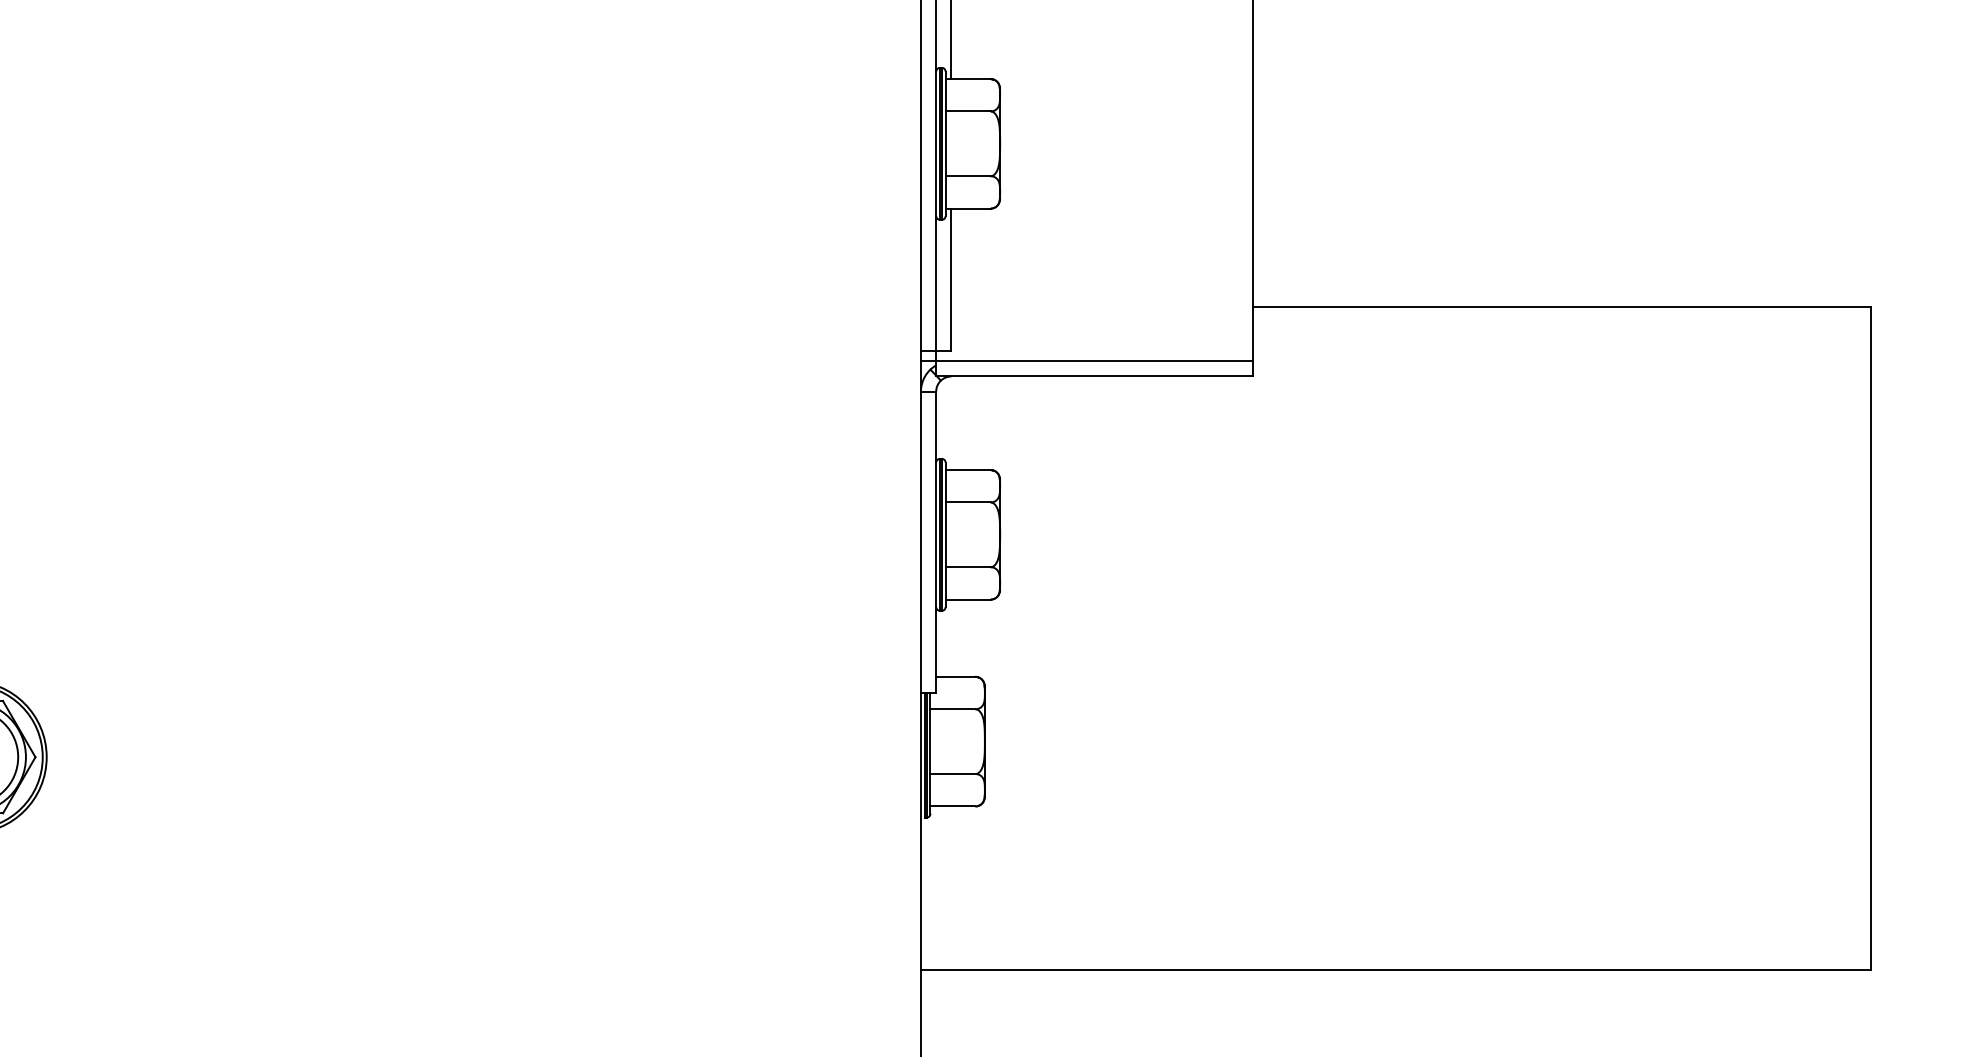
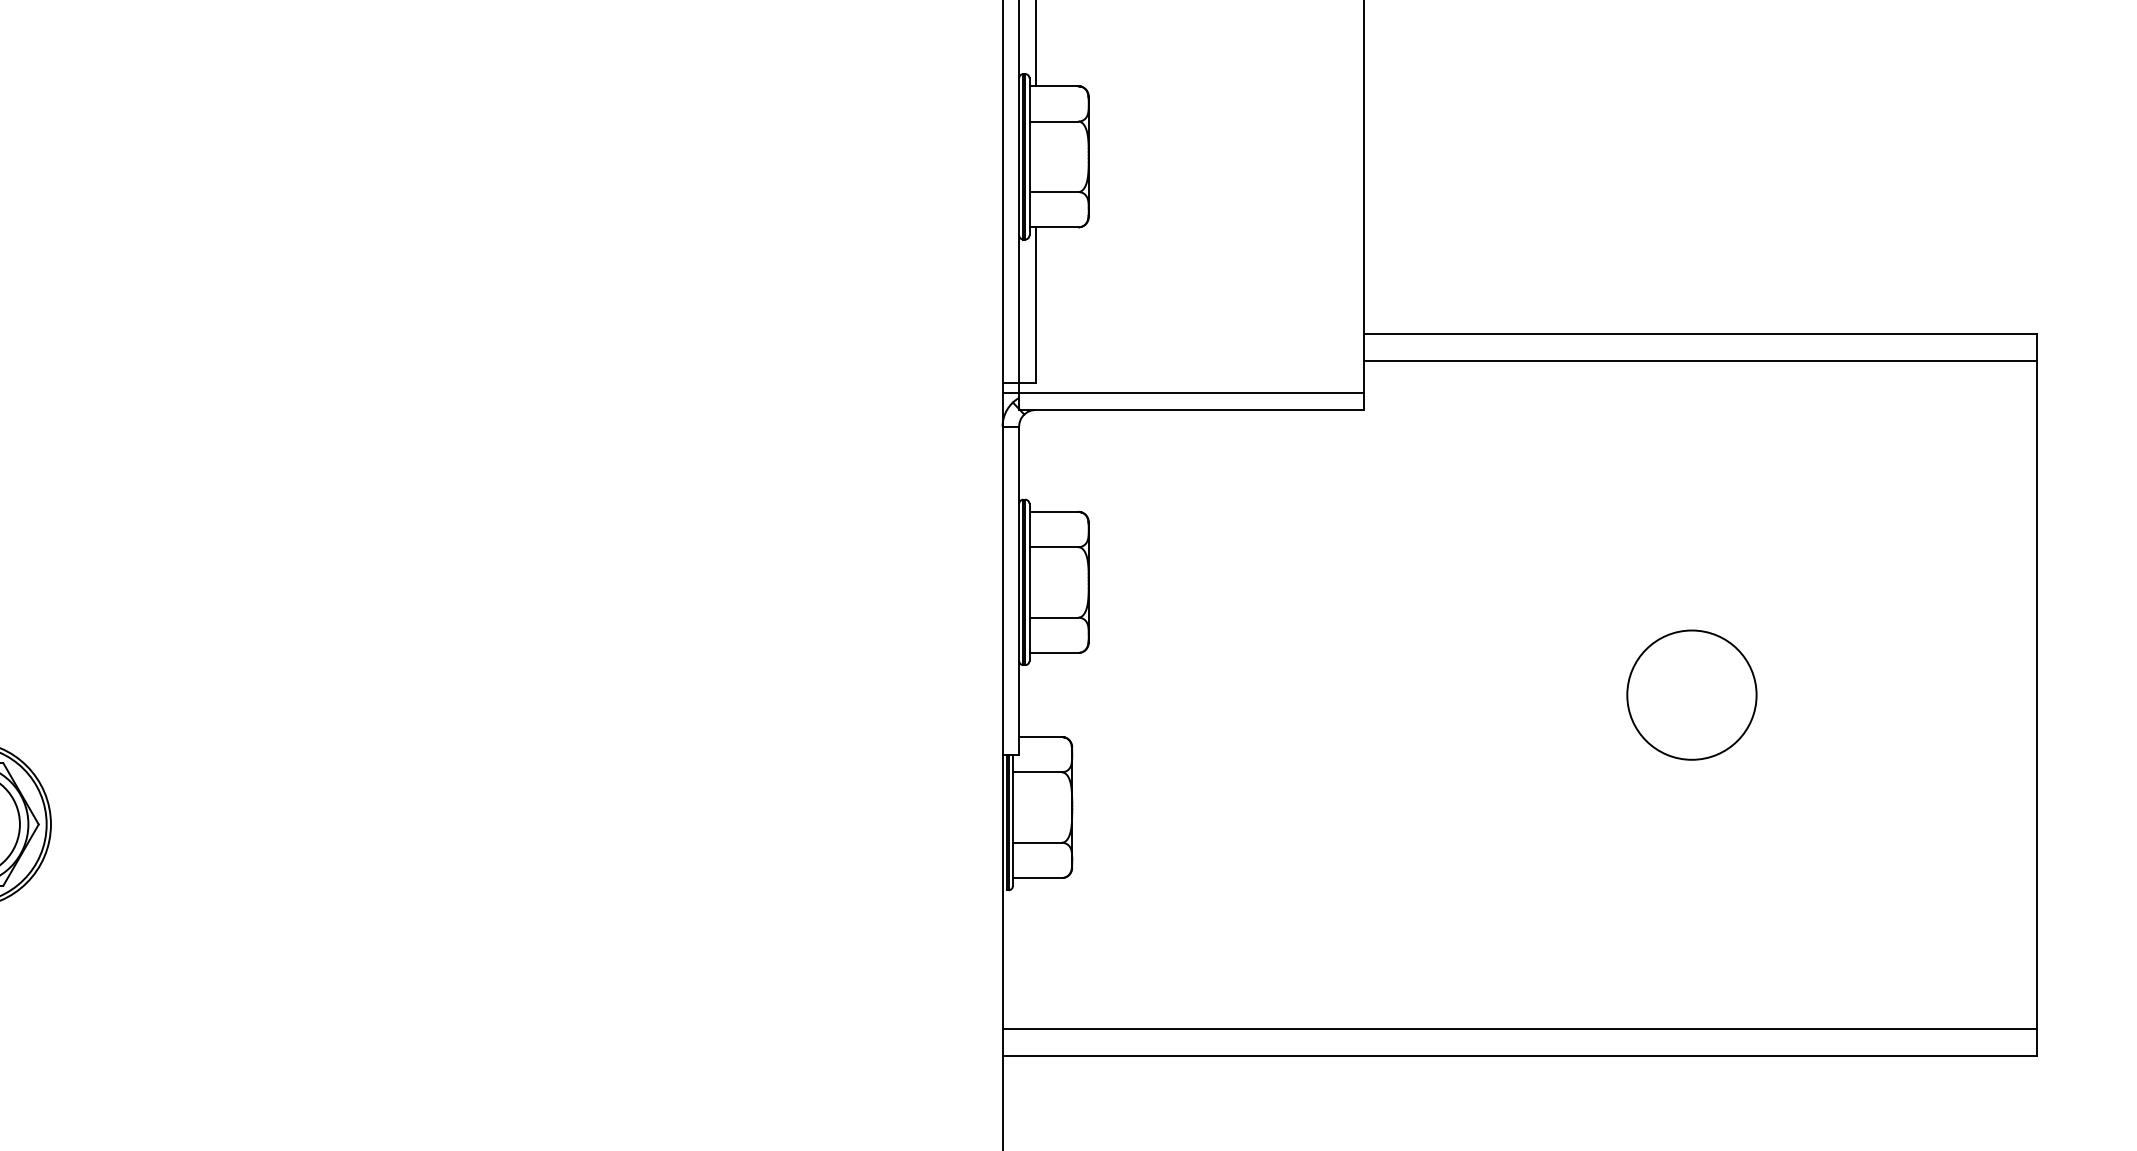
line: (1561, 331) -> (1699, 361), added
circle: (1554, 638) -> (1692, 695), added
line: (1395, 945) -> (1519, 1029), added

